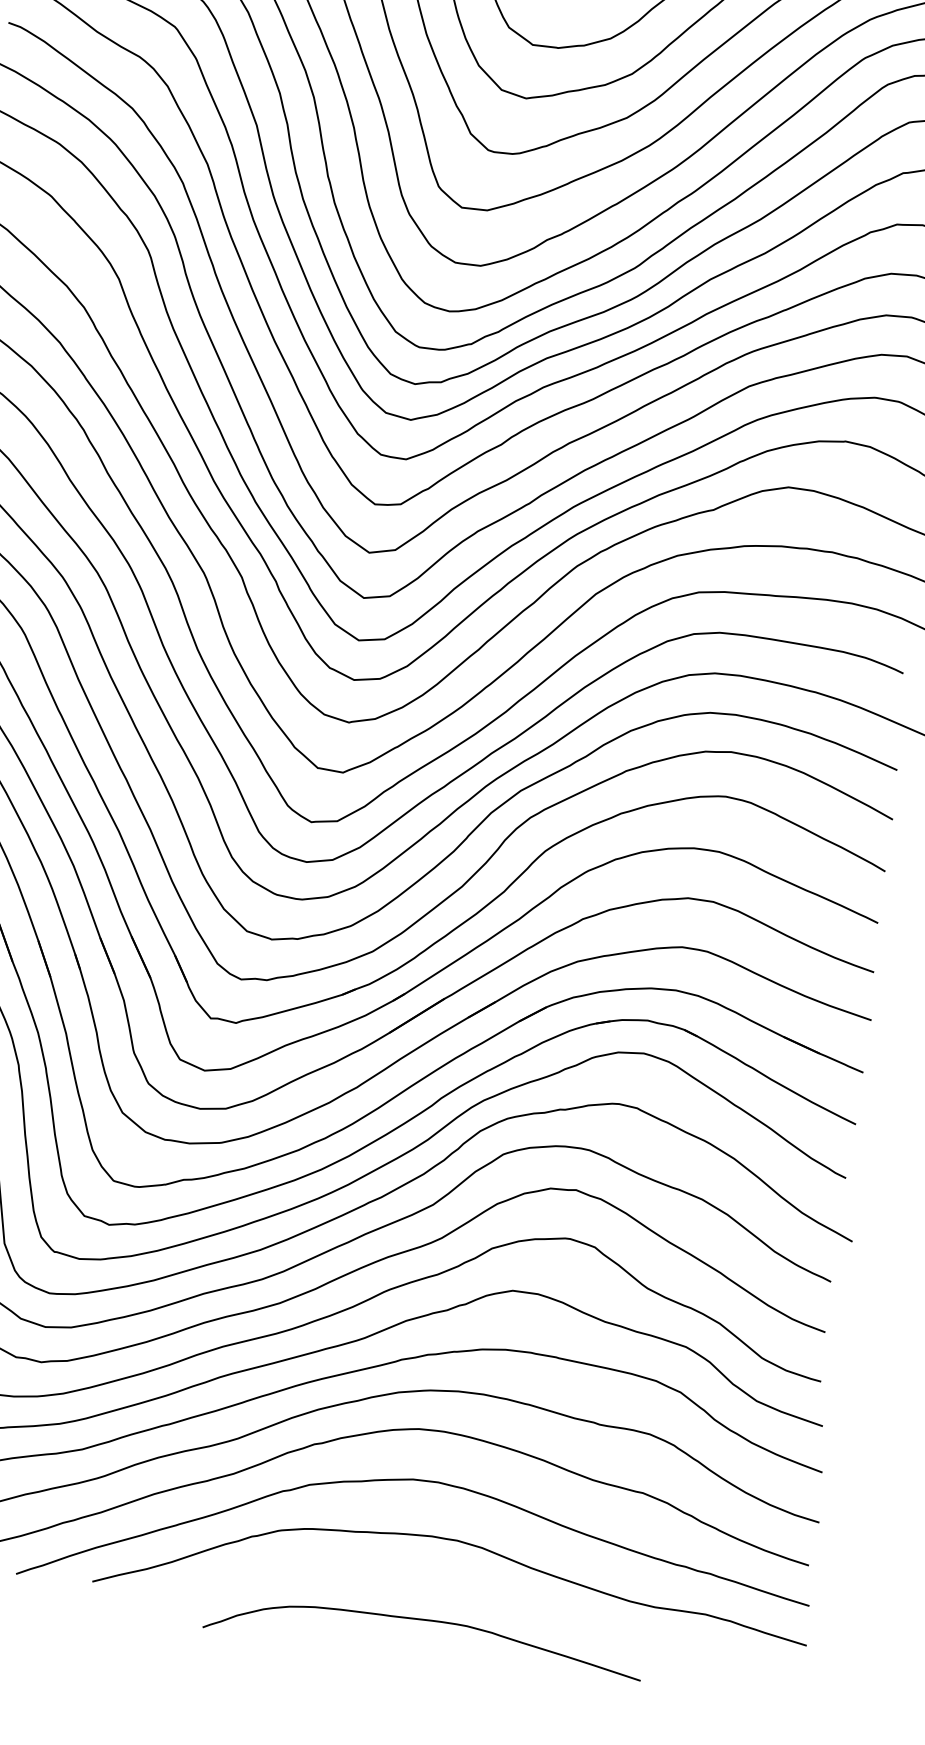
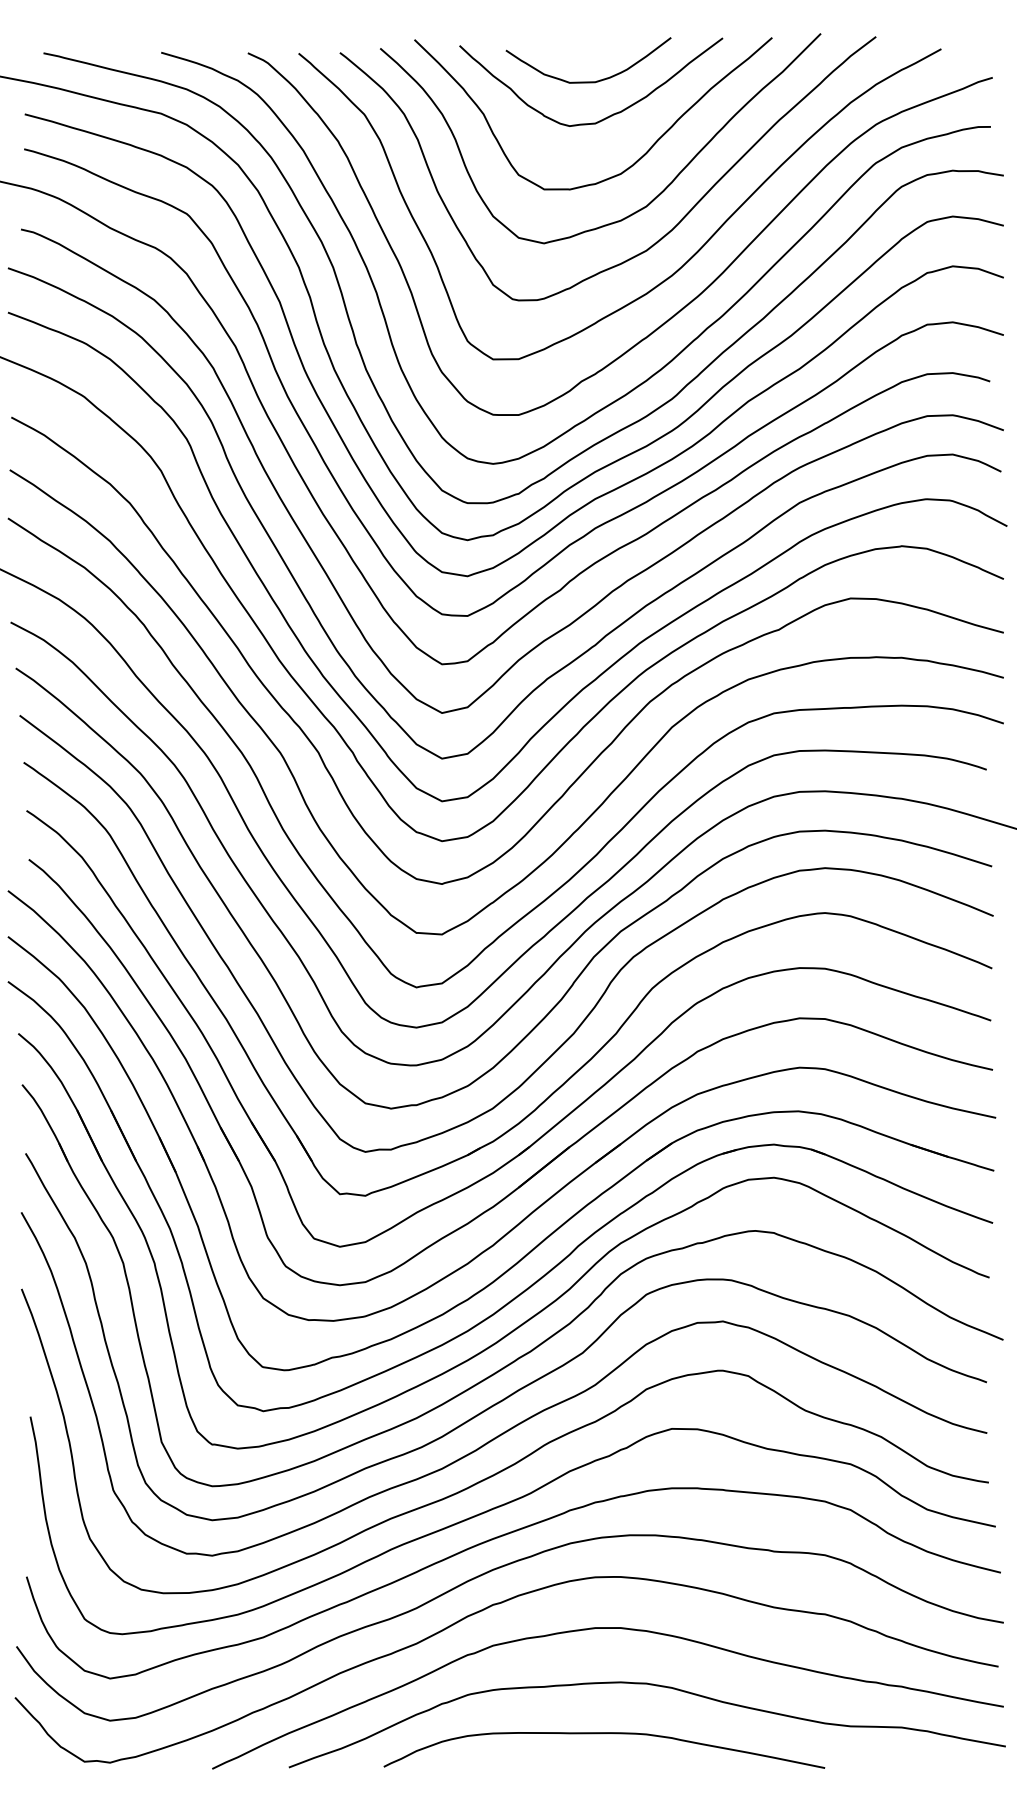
curve: (424, 1621) -> (603, 1734), moved

